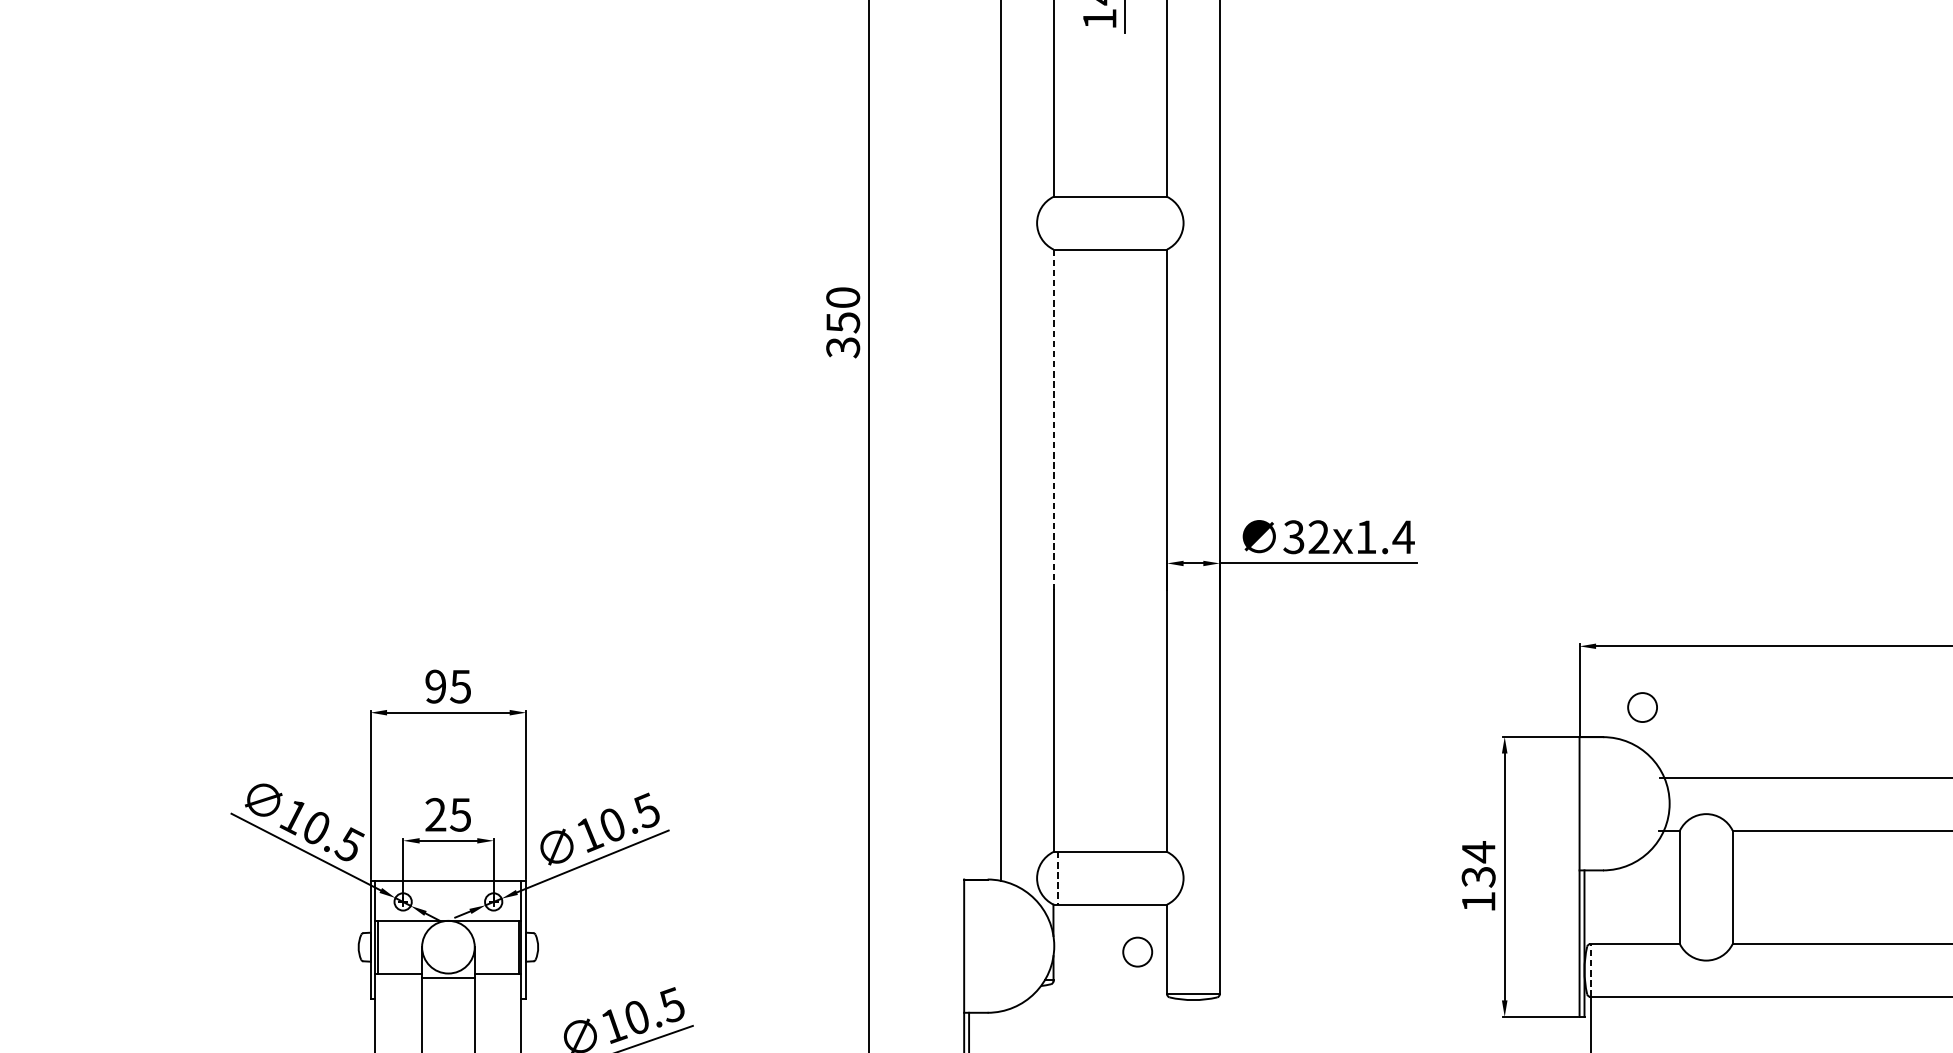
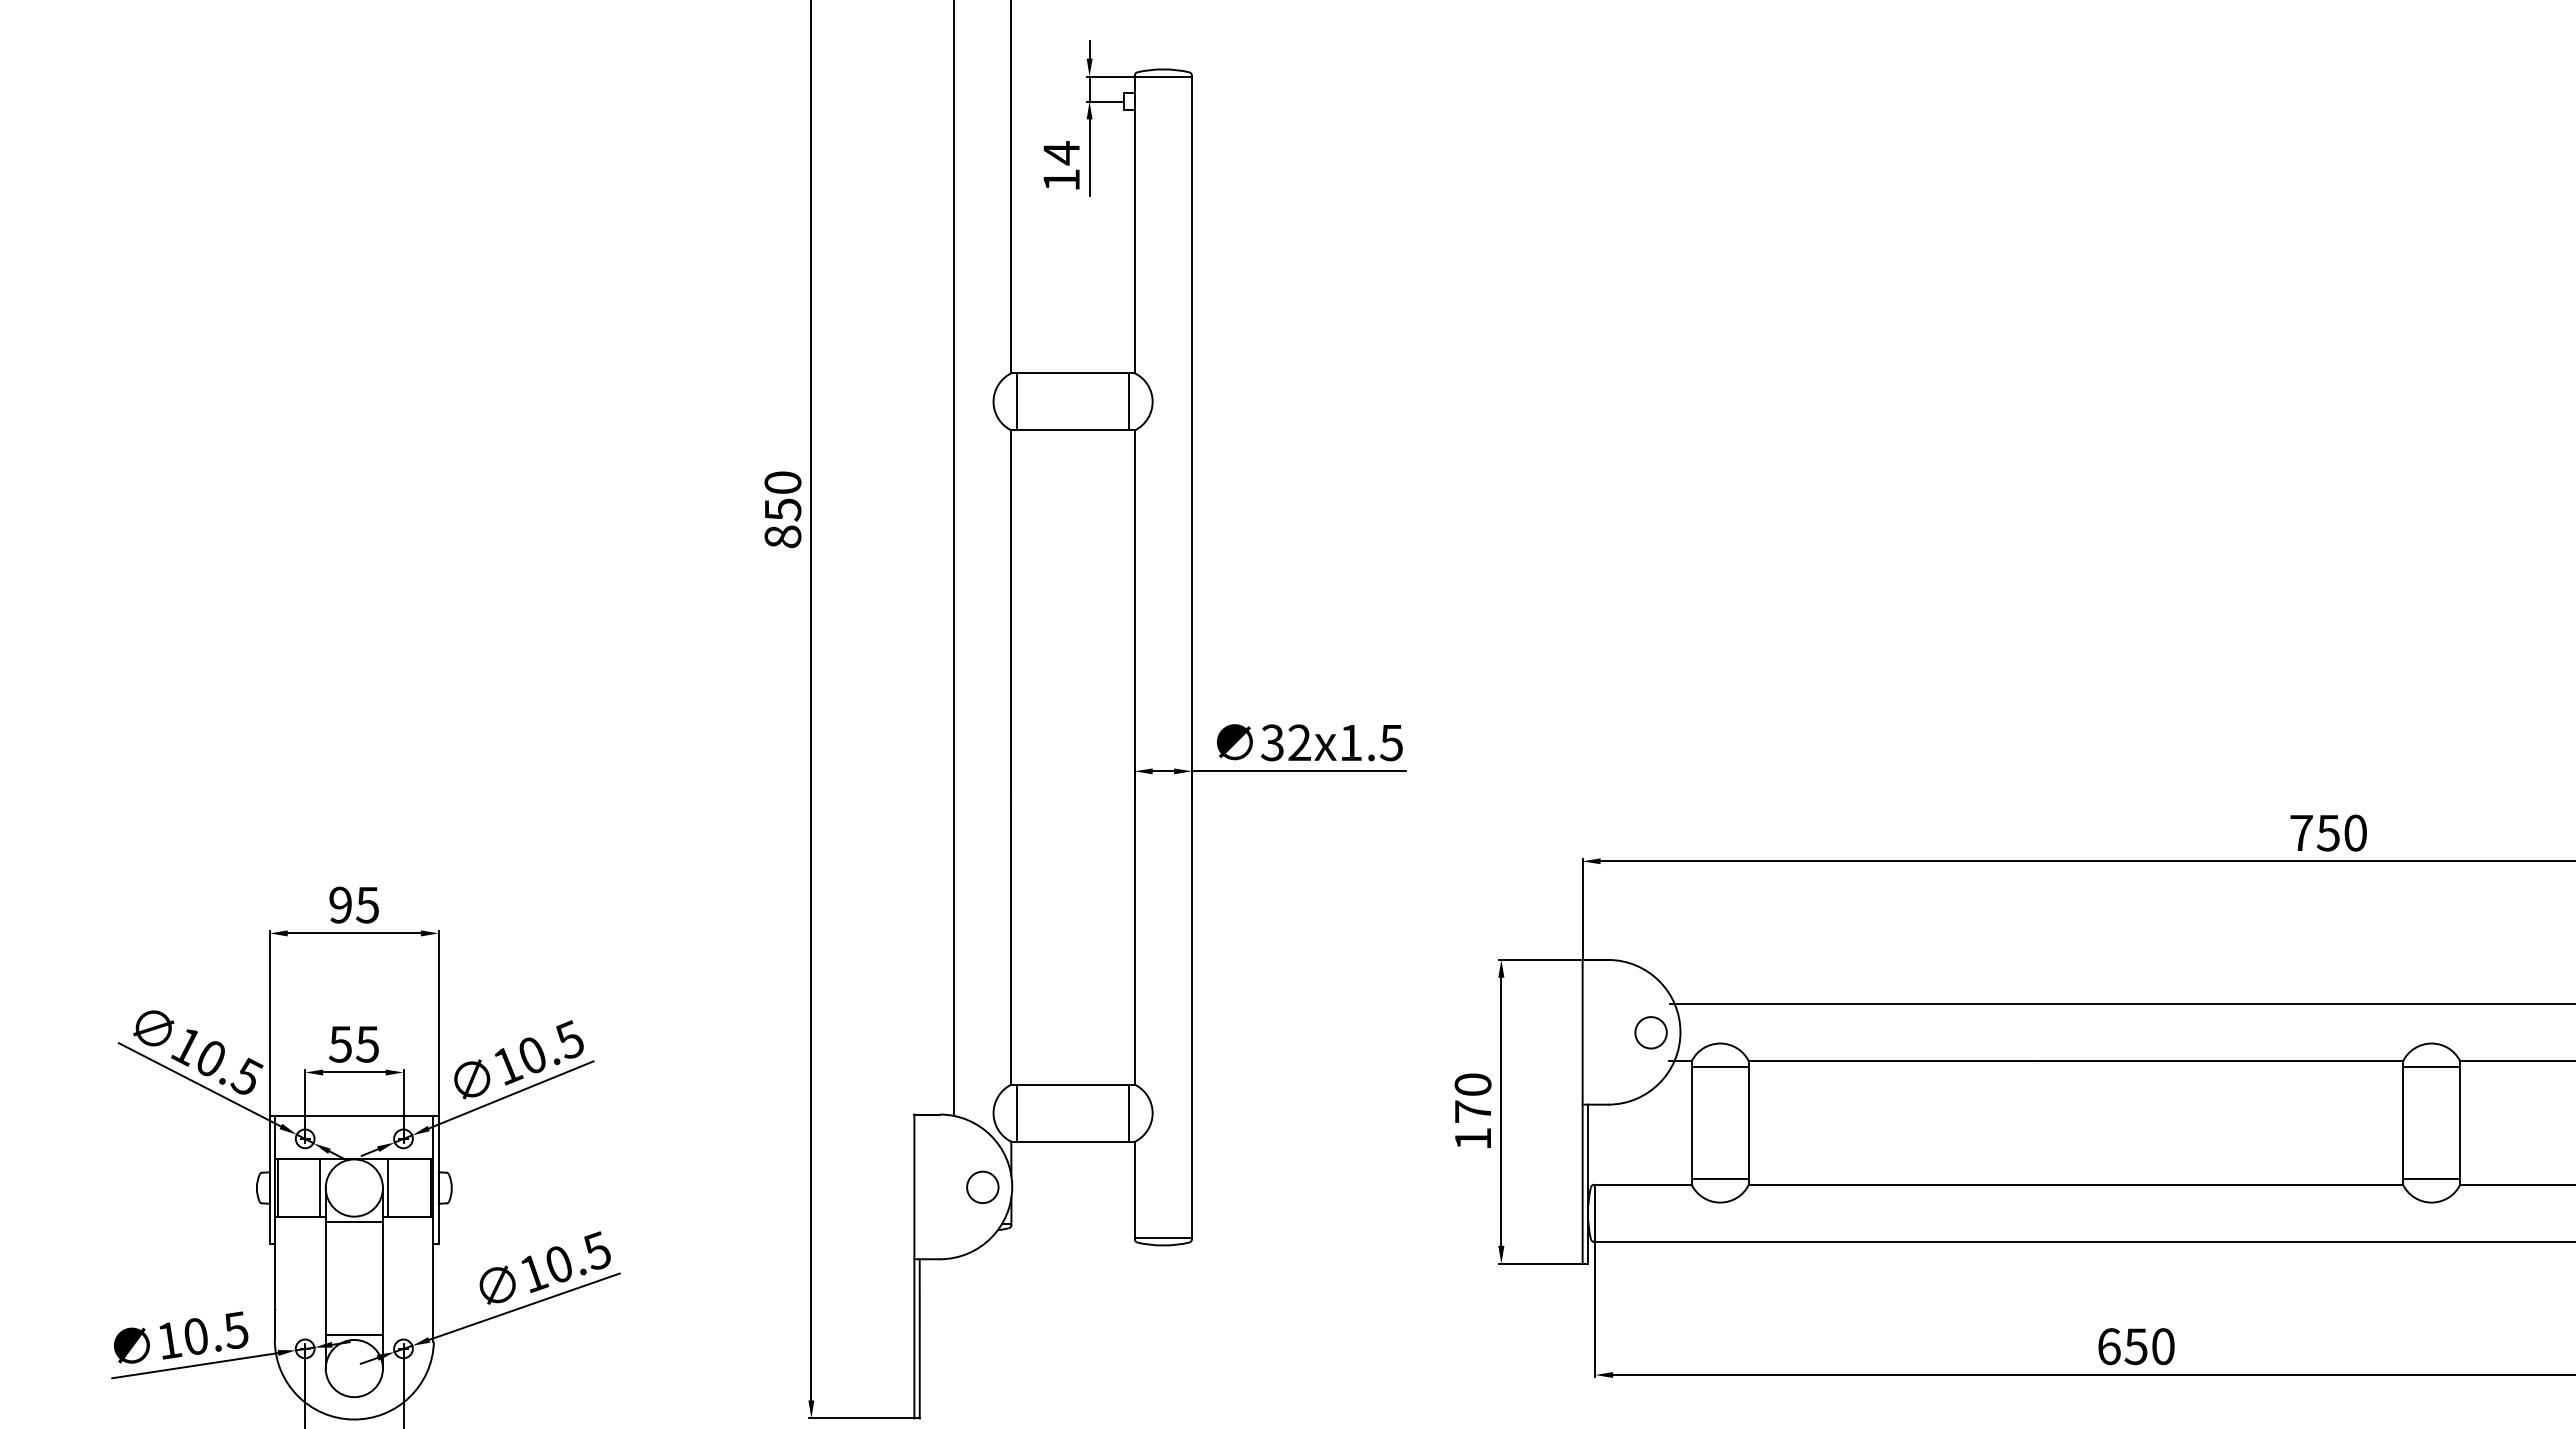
line: (1058, 222) -> (1016, 401), added
line: (1162, 222) -> (1129, 401), added
text: (842, 347) -> (782, 536), 350 -> 850
line: (1053, 419) -> (1011, 615), dashed -> solid
text: (1403, 537) -> (1391, 743), 32x1.4 -> 32x1.5
circle: (1642, 707) -> (1650, 1032), moved
text: (434, 815) -> (339, 1044), 25 -> 55
line: (1705, 835) -> (1719, 1066), added
text: (1478, 863) -> (1472, 1097), 134 -> 170
line: (1162, 877) -> (1129, 1112), added
line: (1058, 878) -> (1016, 1113), dashed -> solid
line: (1705, 939) -> (1719, 1179), added
line: (417, 946) -> (320, 1187), added
line: (479, 946) -> (388, 1187), added
circle: (1137, 951) -> (982, 1186), moved
line: (1591, 970) -> (1595, 1213), dashed -> solid

